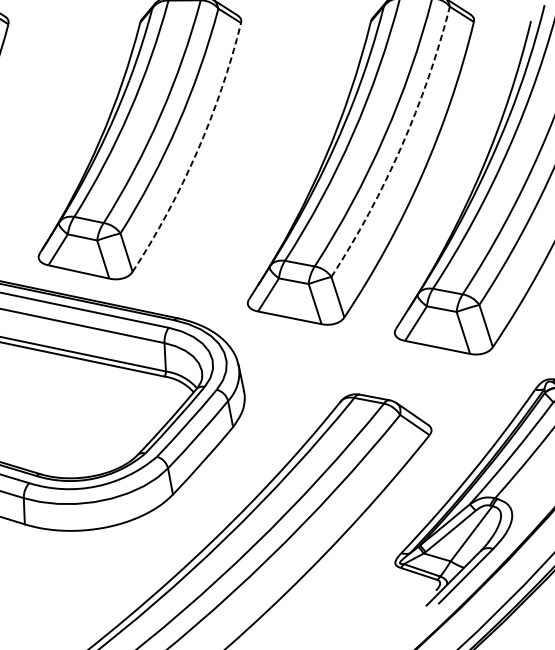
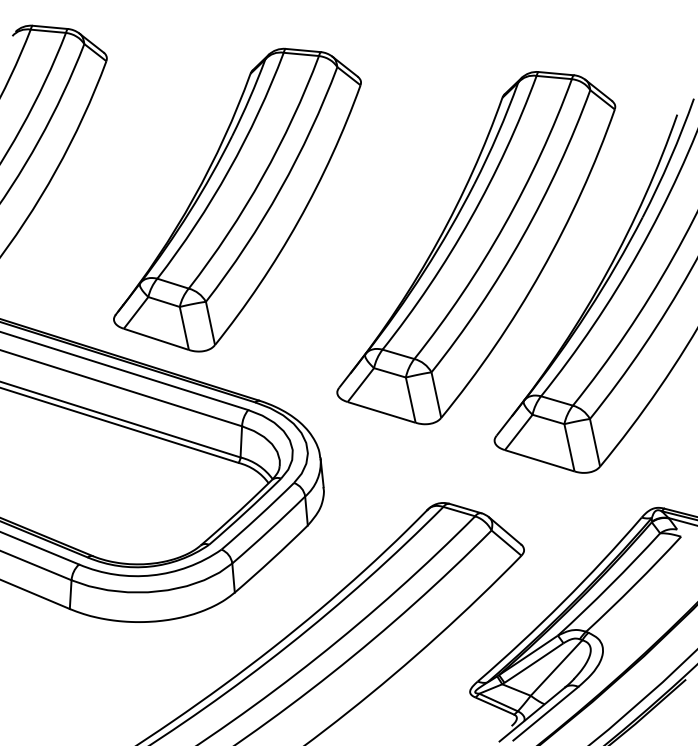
arc: (401, 146) -> (522, 237), dashed -> solid
arc: (197, 152) -> (298, 221), dashed -> solid

